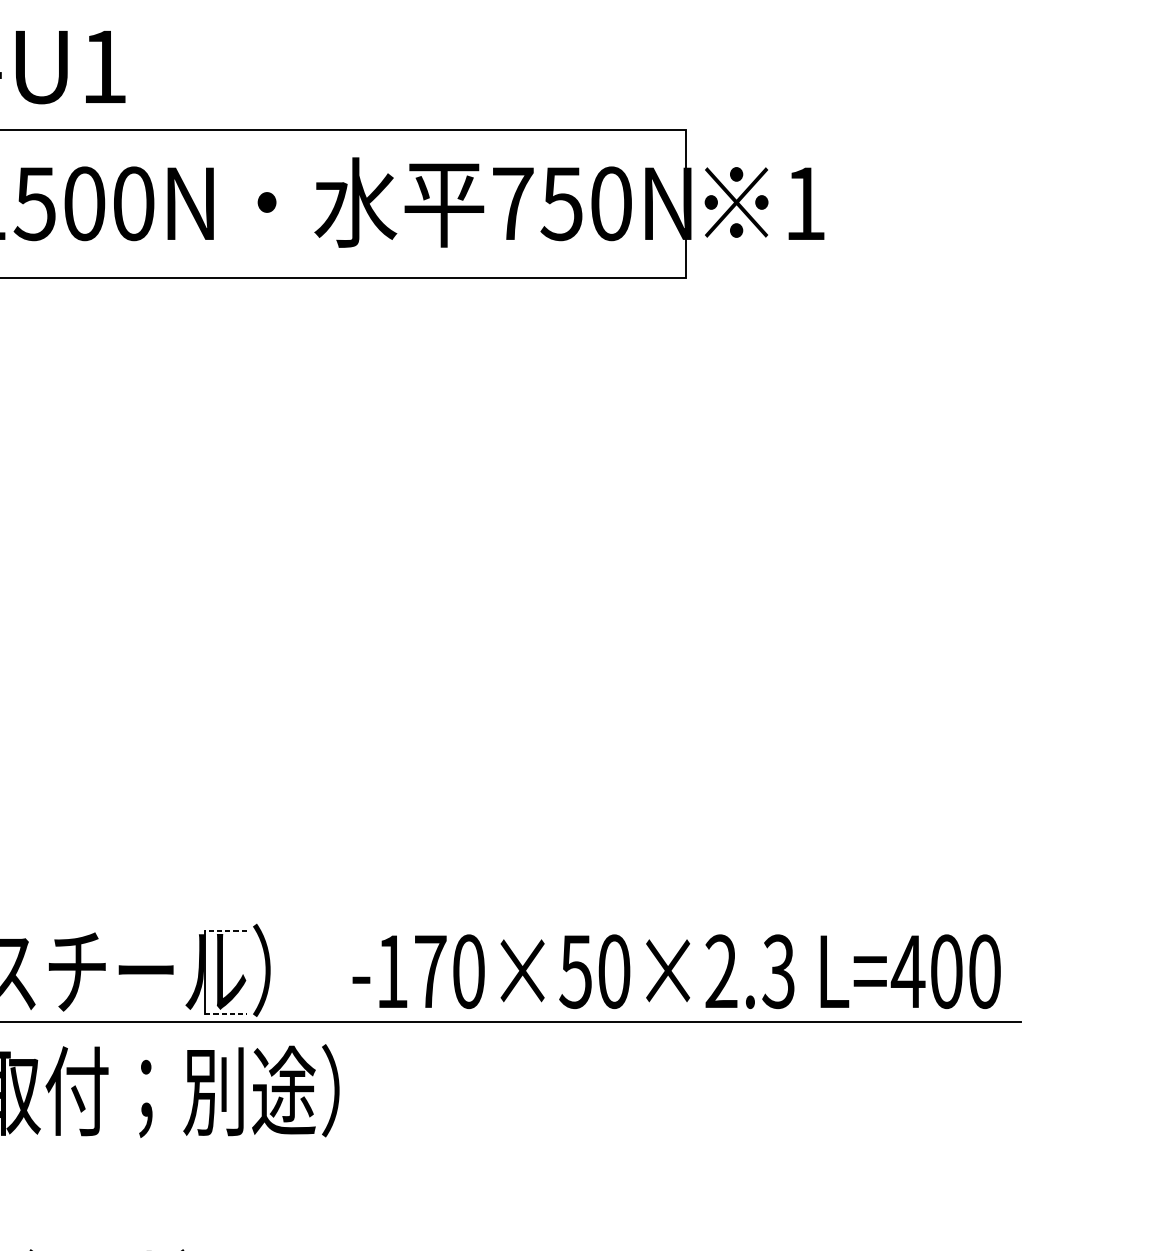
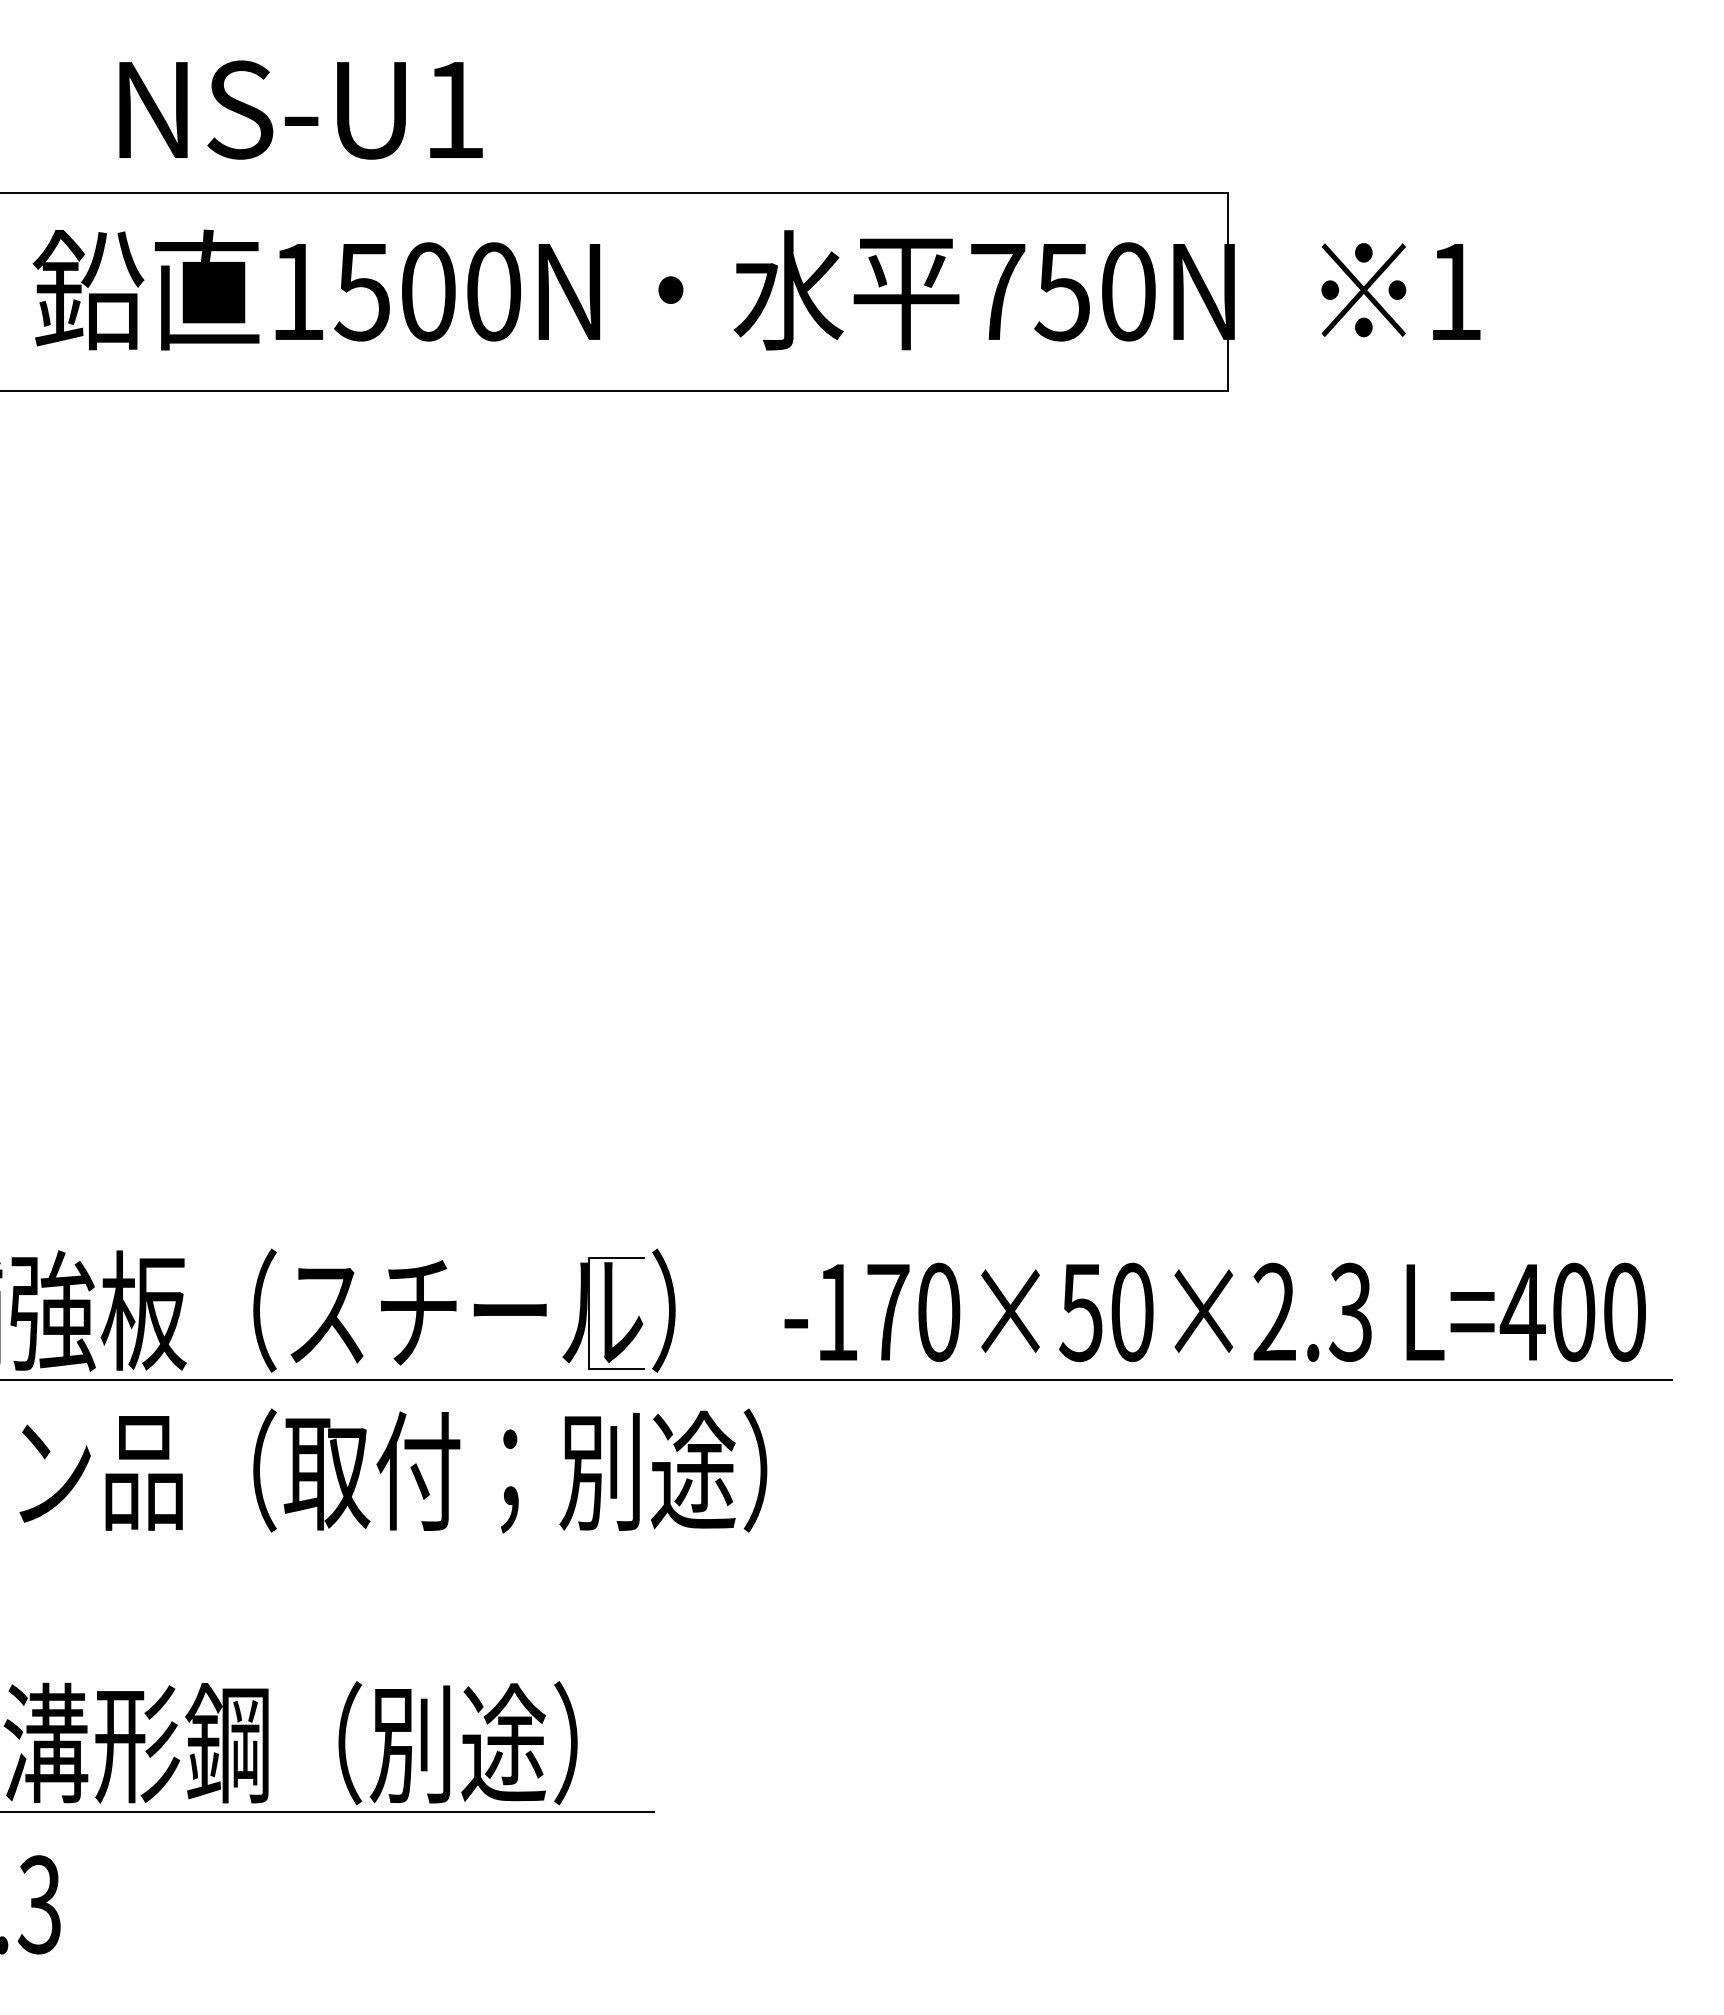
text: (764, 203) -> (1400, 291), moved
line: (226, 931) -> (616, 1258), dashed -> solid
line: (226, 1013) -> (616, 1368), dashed -> solid

